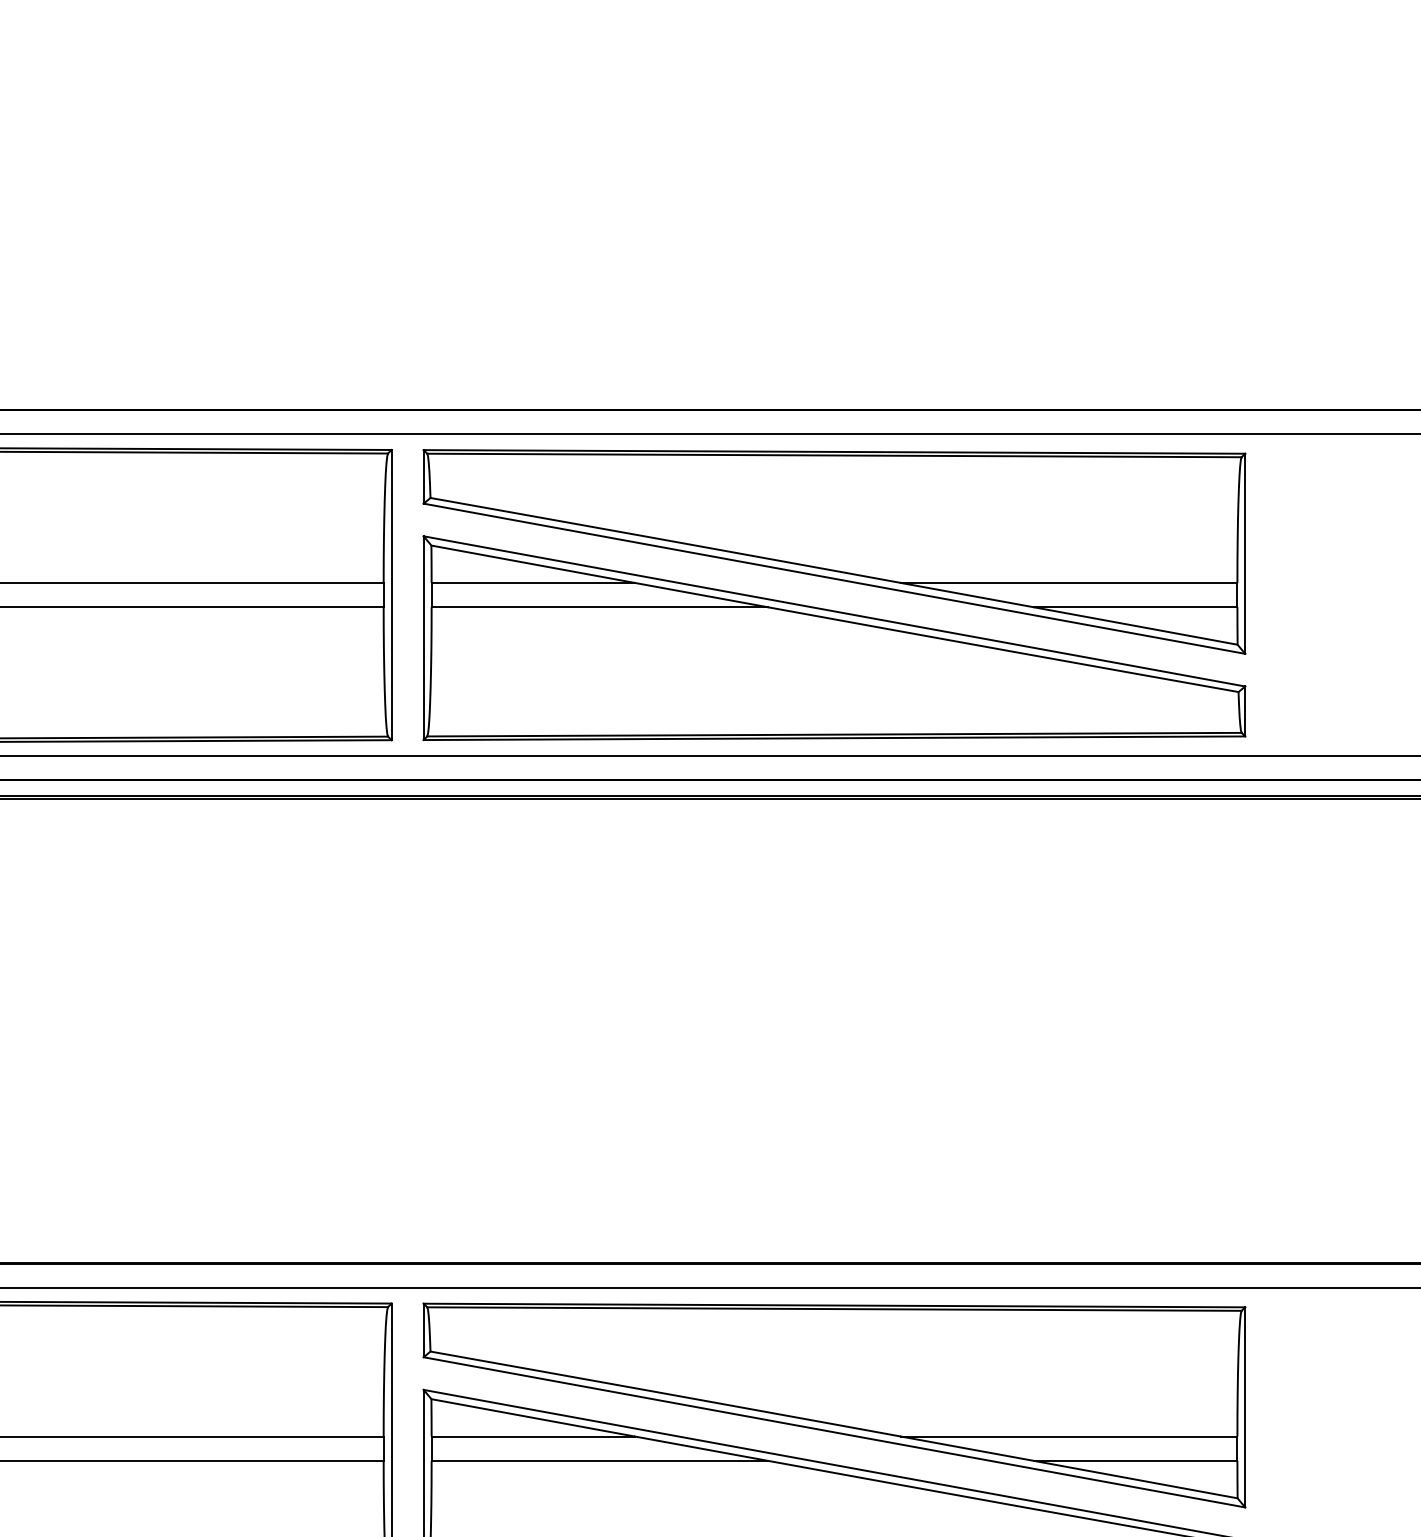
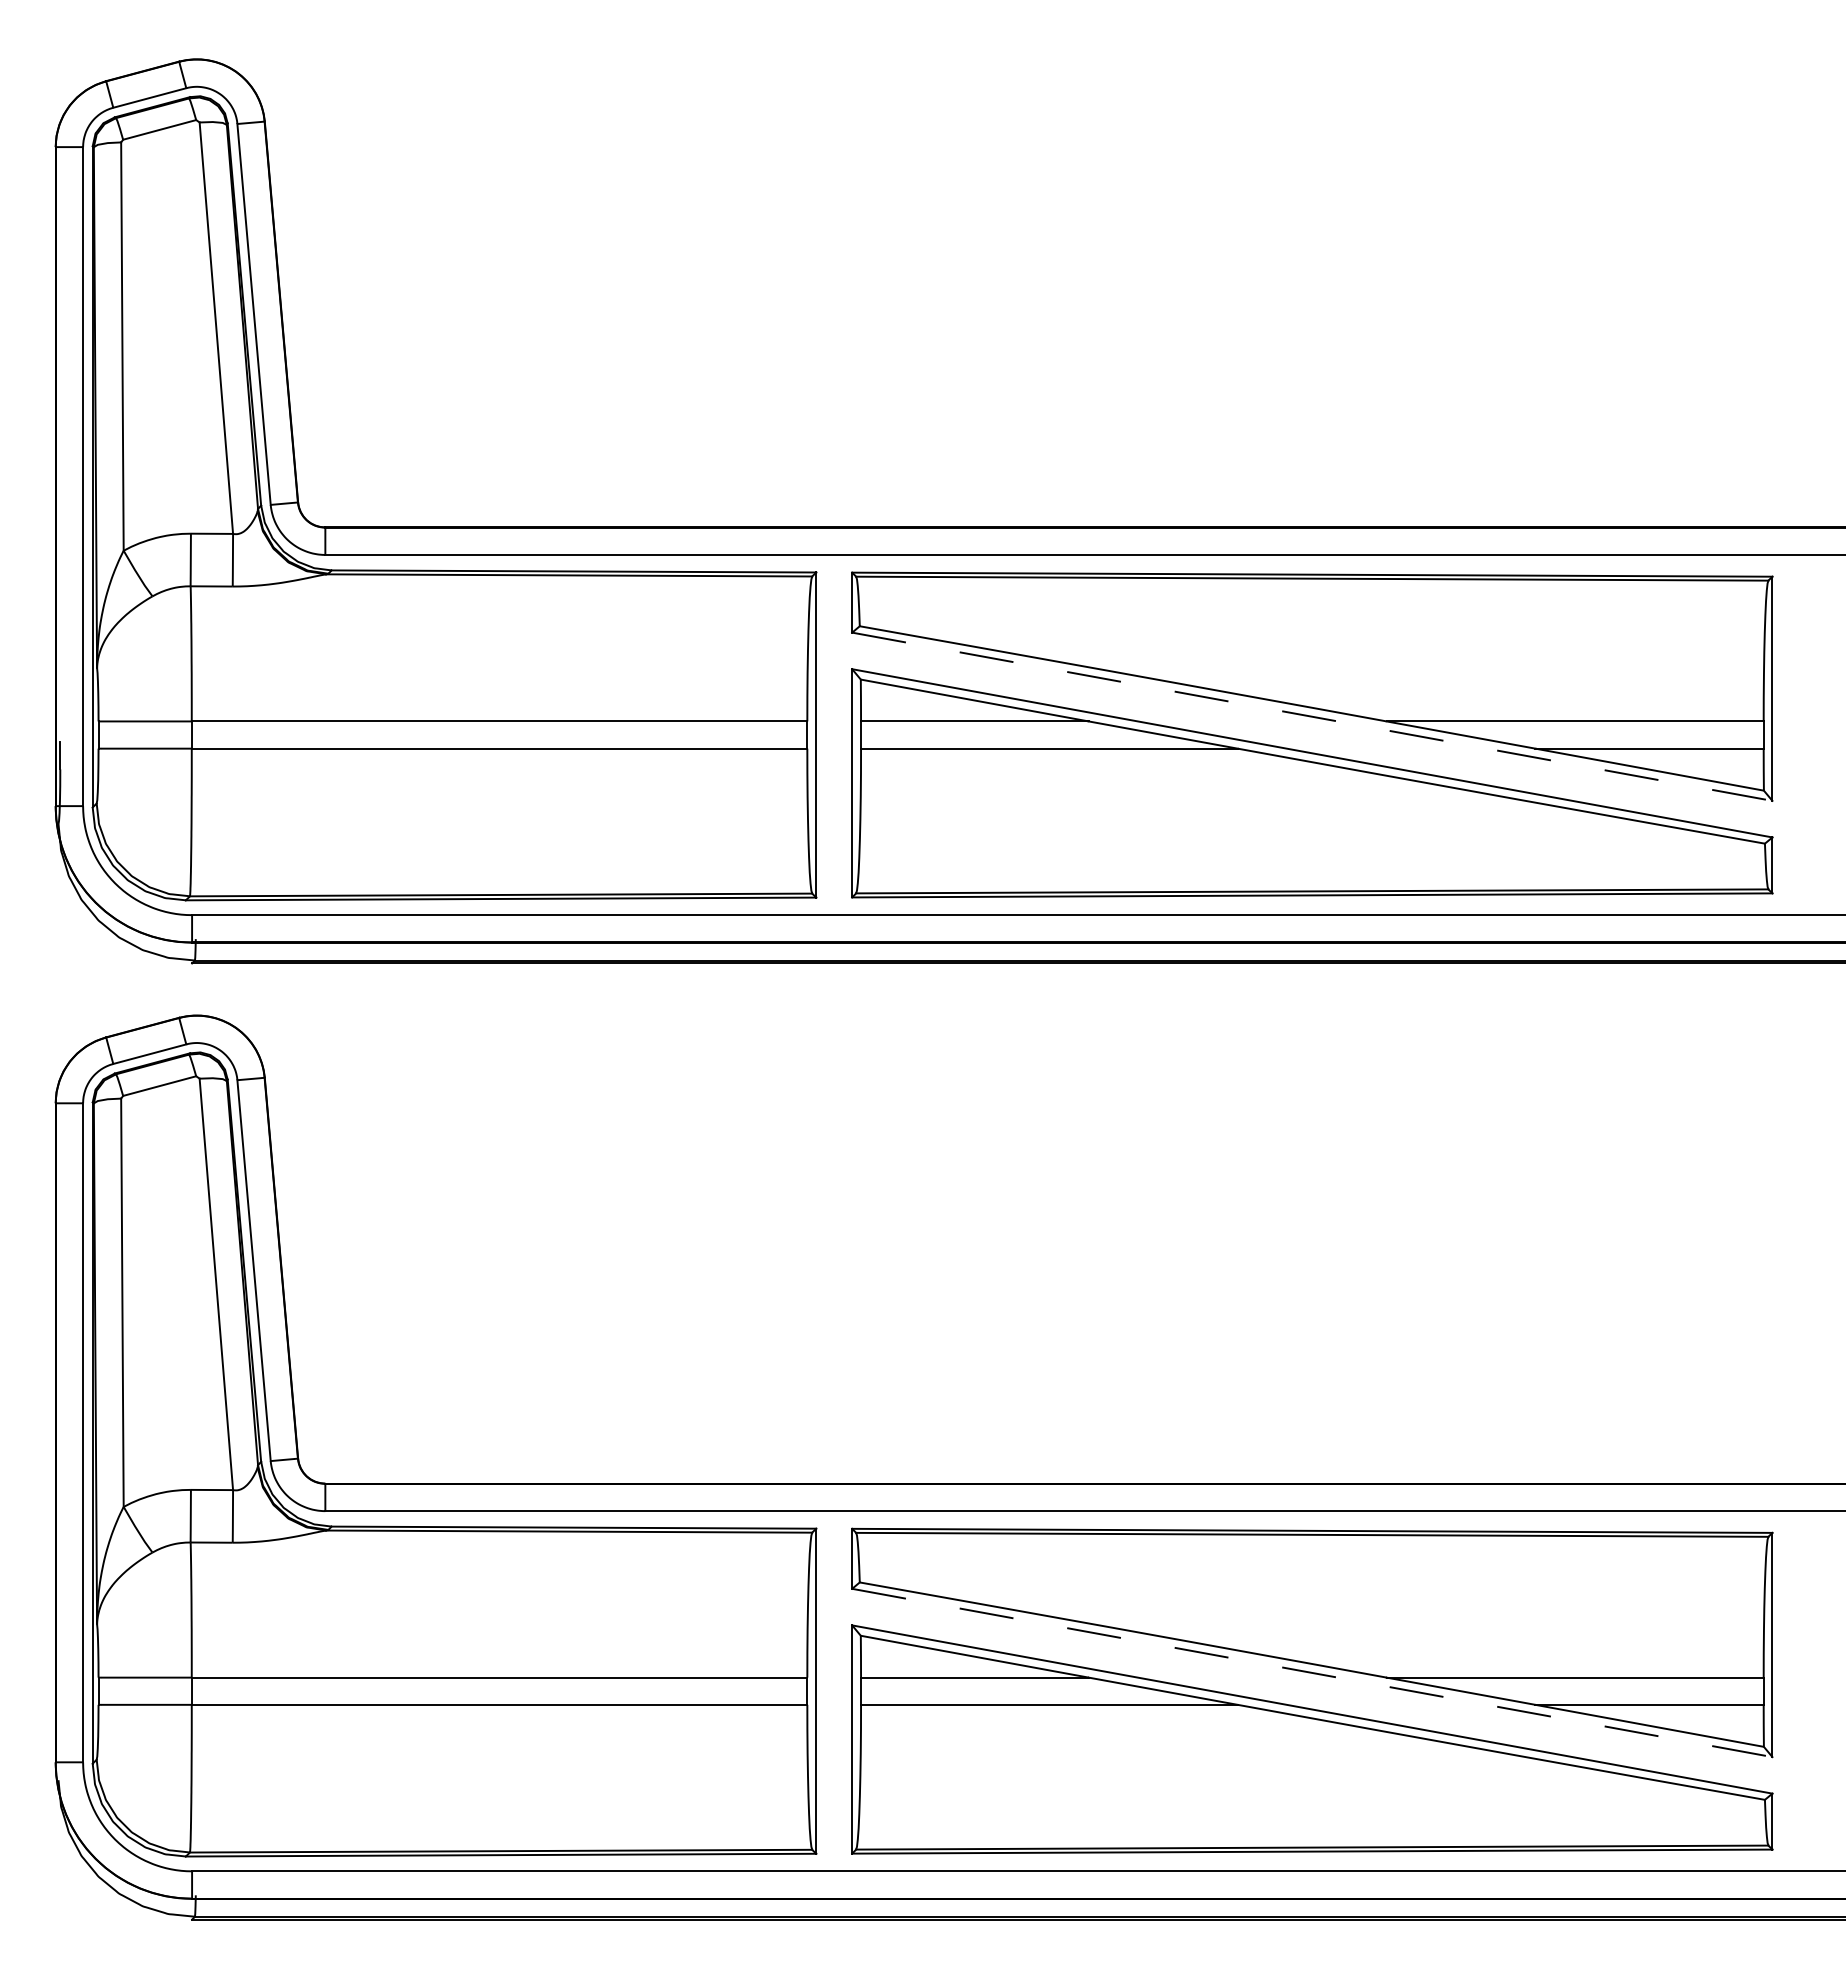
line: (834, 578) -> (1312, 716), solid -> dashed
line: (834, 1431) -> (1312, 1672), solid -> dashed

